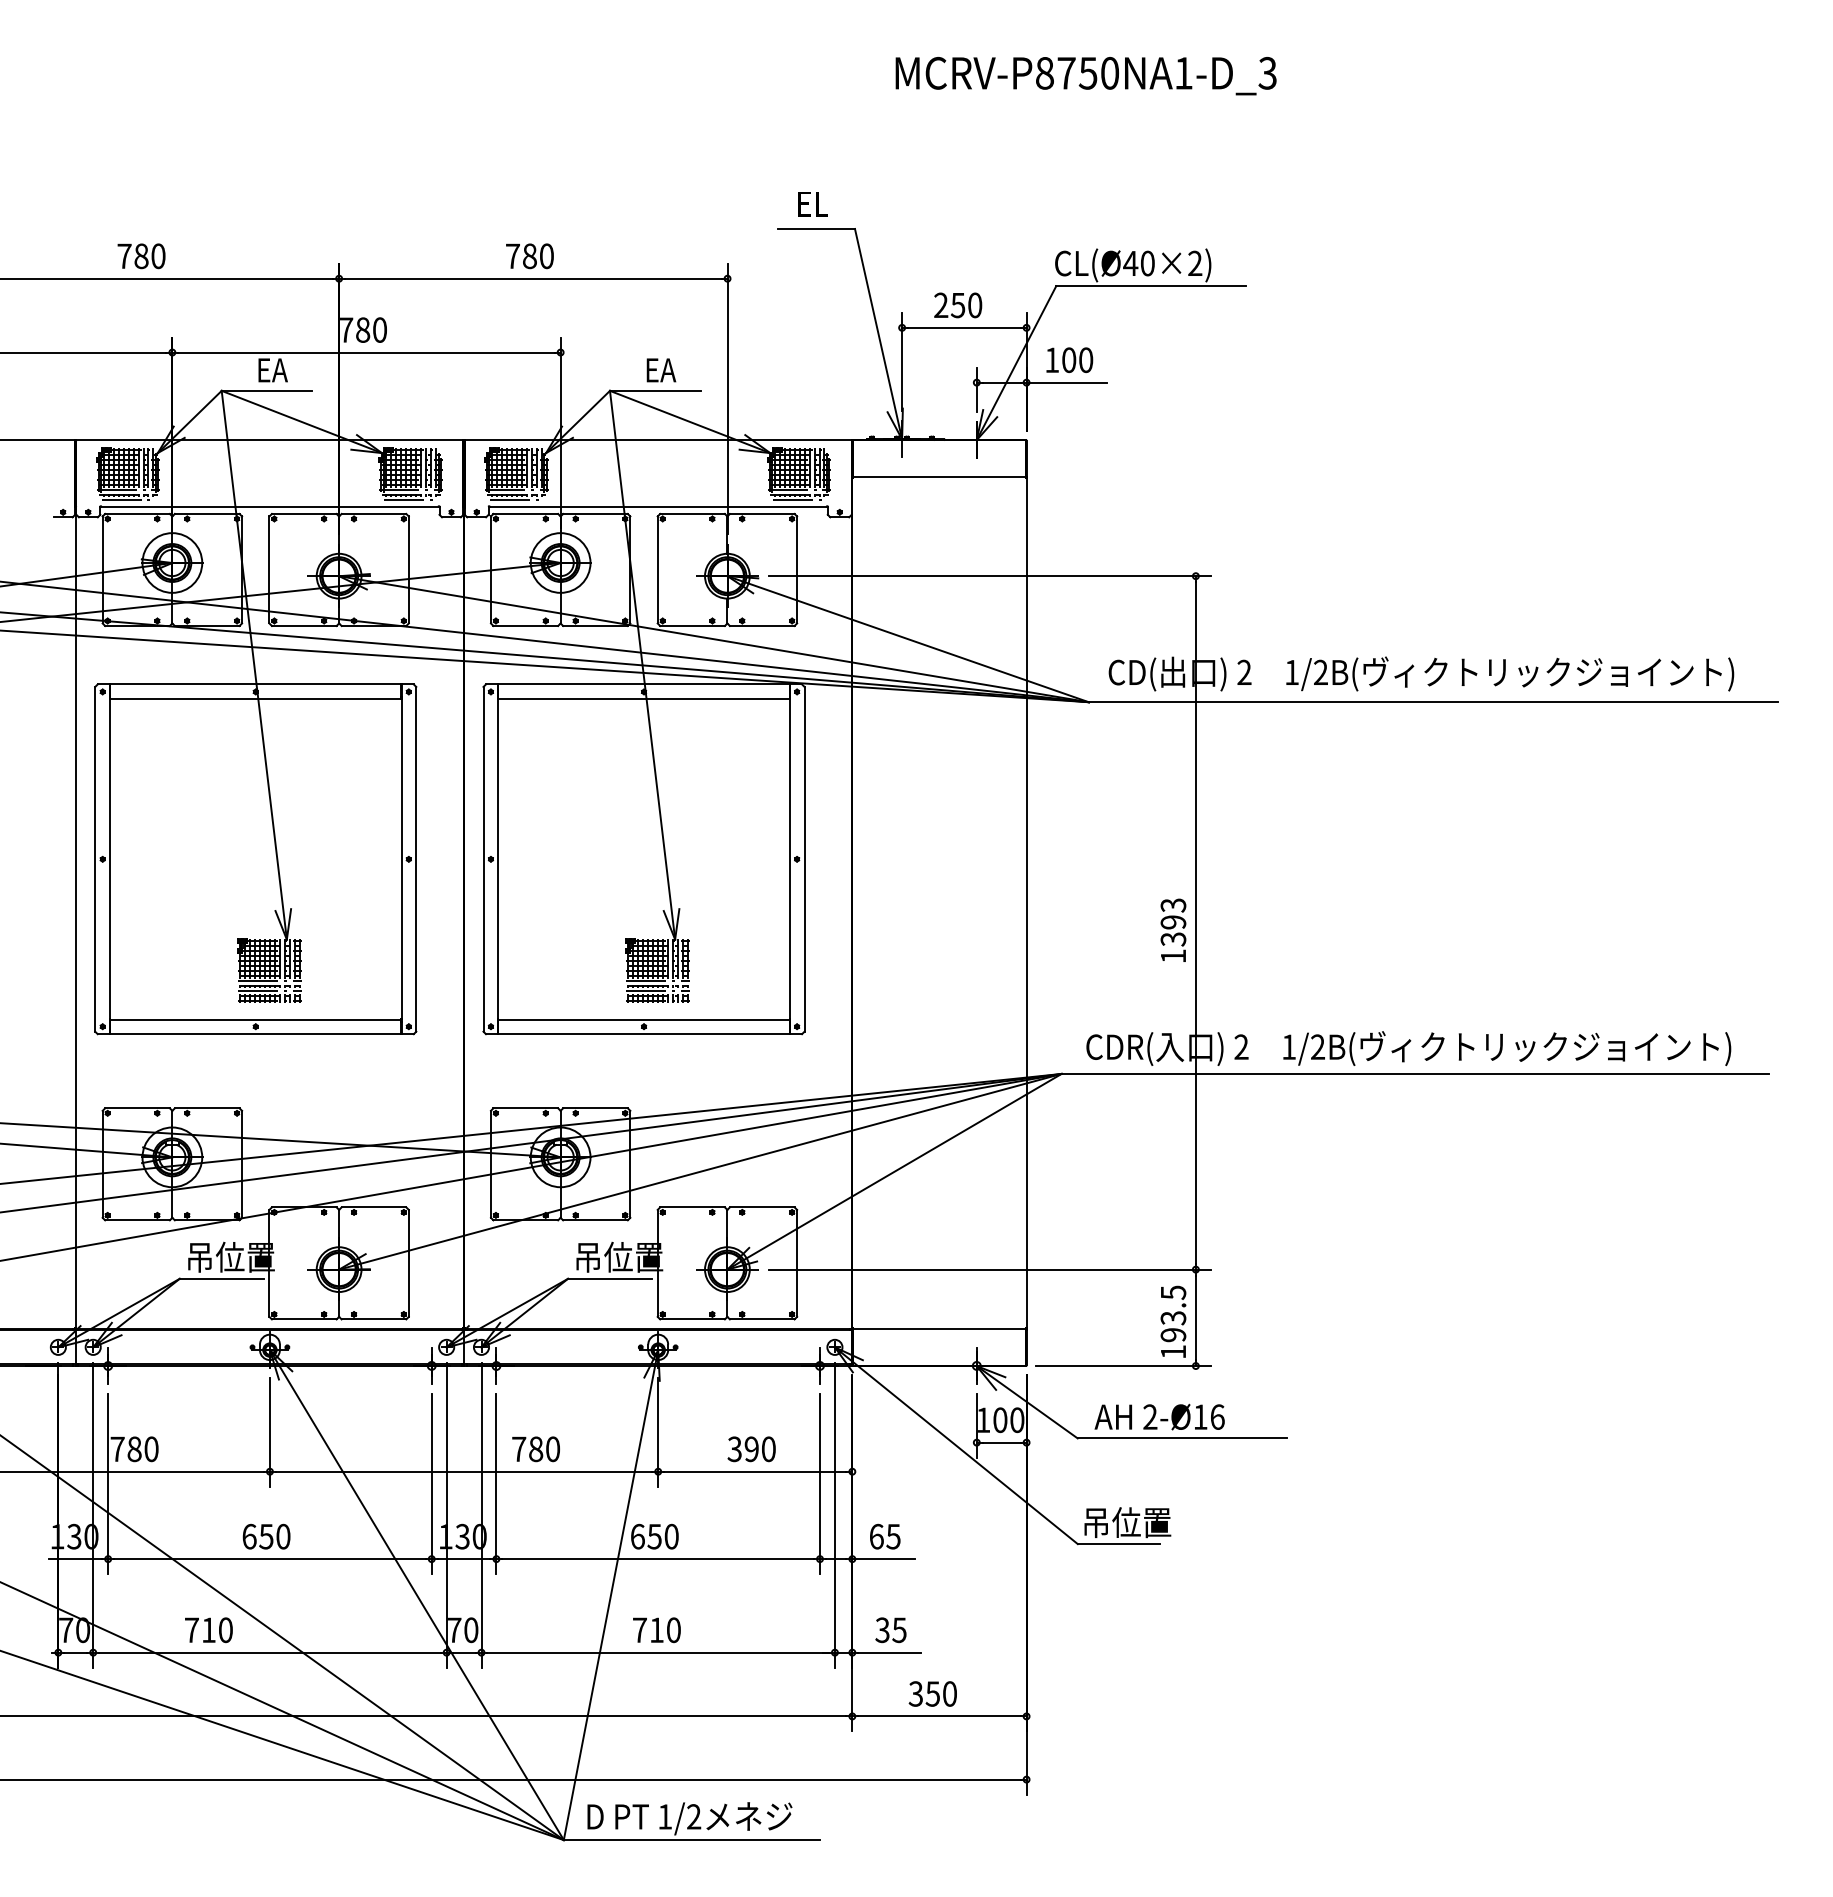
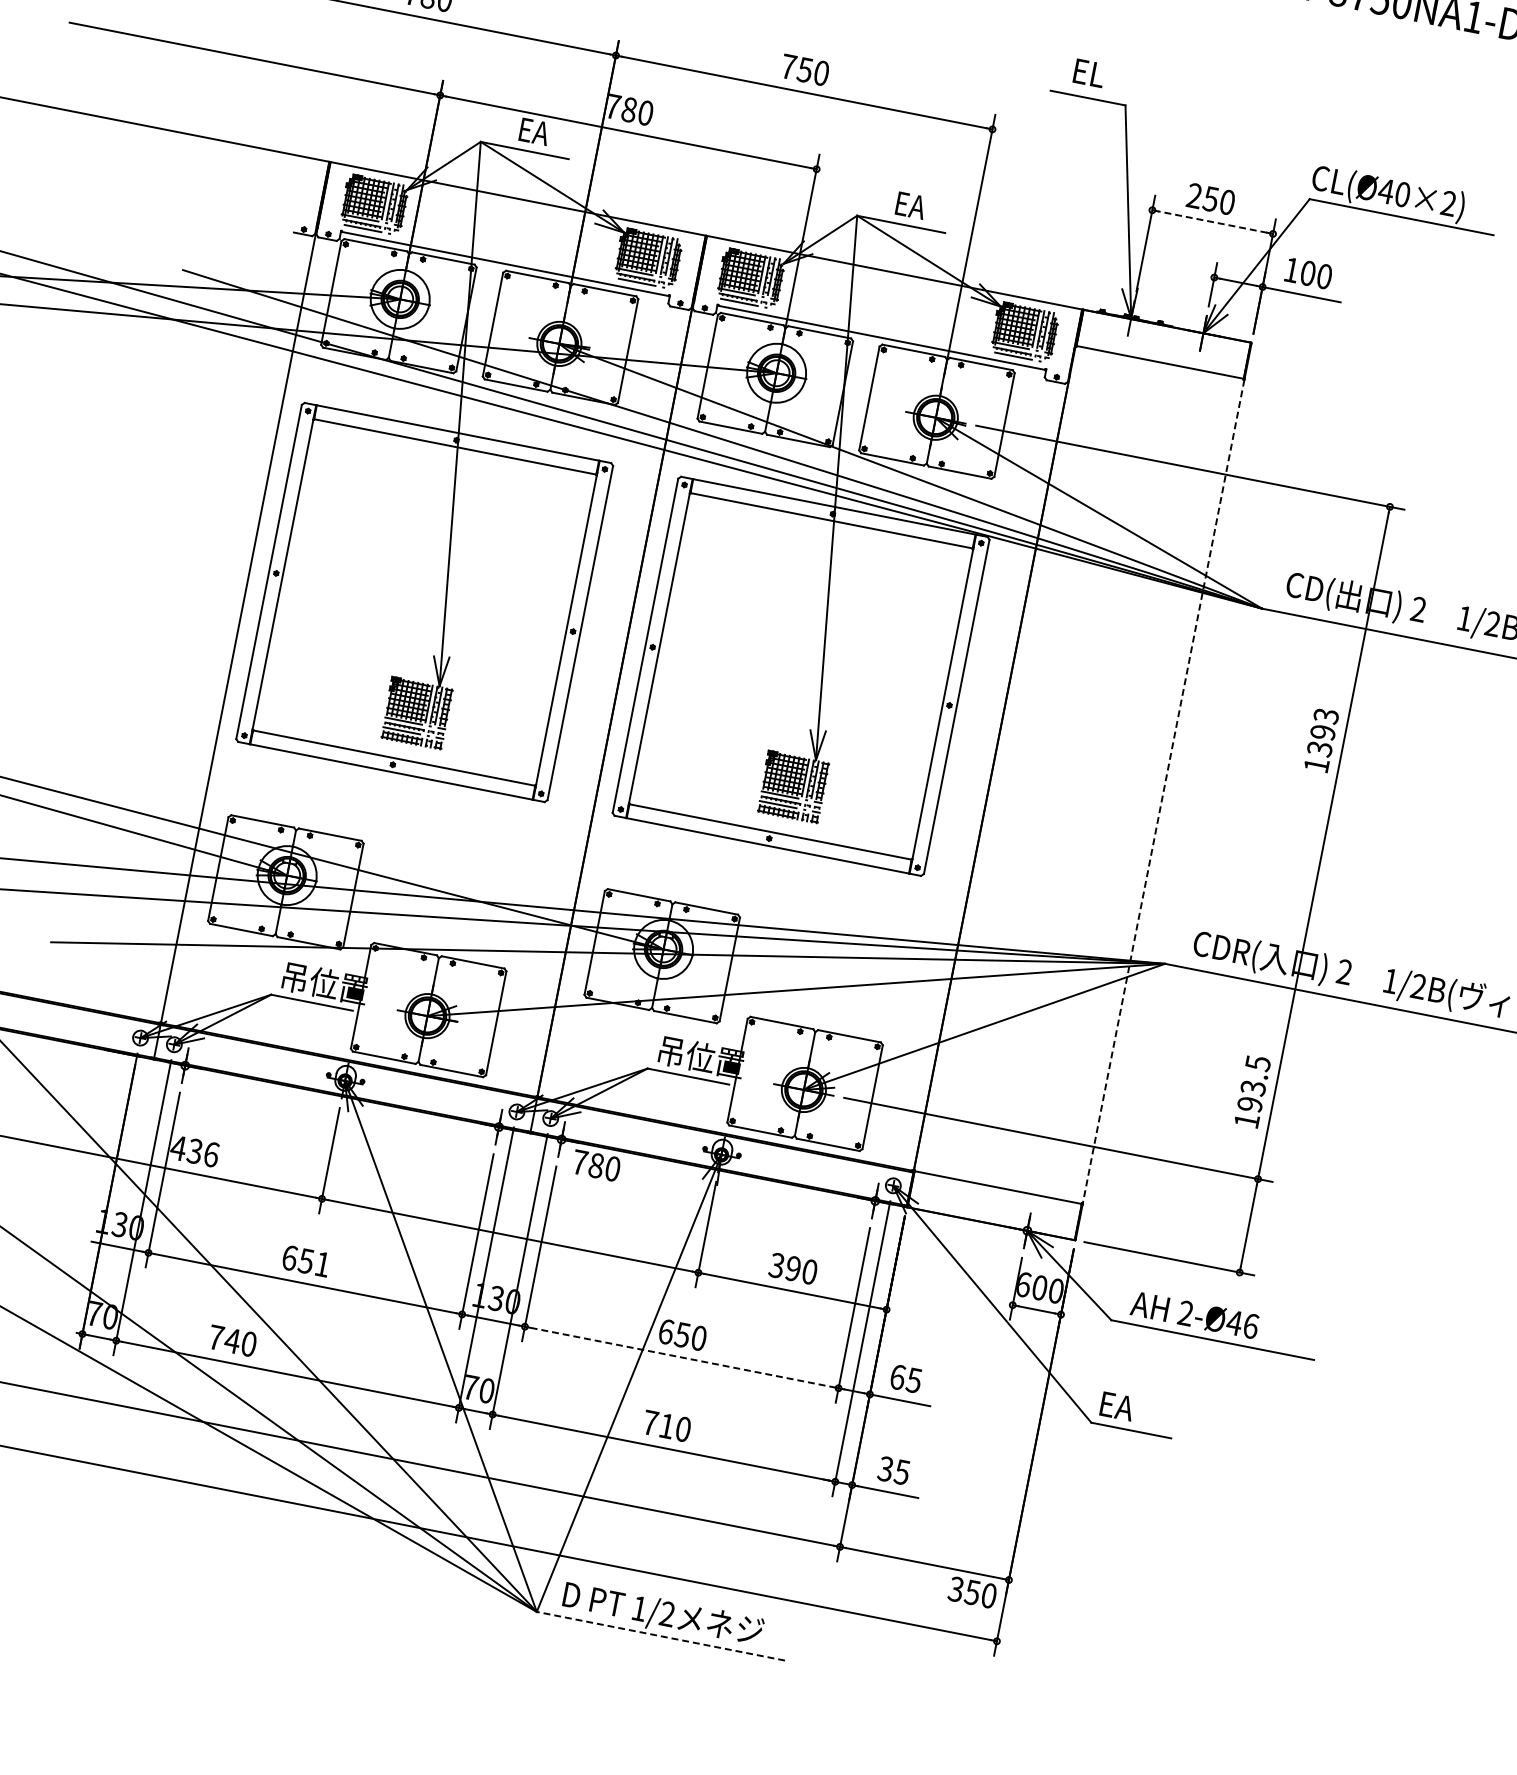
text: (529, 255) -> (804, 69), 780 -> 750
line: (963, 327) -> (1211, 221), solid -> dashed
line: (1026, 903) -> (1163, 791), solid -> dashed
text: (1173, 929) -> (1321, 739), moved
text: (1173, 1321) -> (1252, 1091), moved
text: (1200, 1416) -> (1234, 1322), 2-Ø16 -> 2-Ø46
text: (984, 1420) -> (1024, 1285), 100 -> 600
text: (133, 1449) -> (193, 1151), 780 -> 436
text: (535, 1449) -> (595, 1165), moved
text: (1127, 1522) -> (1143, 1411), 吊位置 -> EA
text: (283, 1536) -> (322, 1264), 650 -> 651
line: (658, 1559) -> (681, 1357), solid -> dashed
text: (208, 1629) -> (232, 1340), 710 -> 740
text: (932, 1693) -> (972, 1592), moved
line: (691, 1840) -> (660, 1636), solid -> dashed

